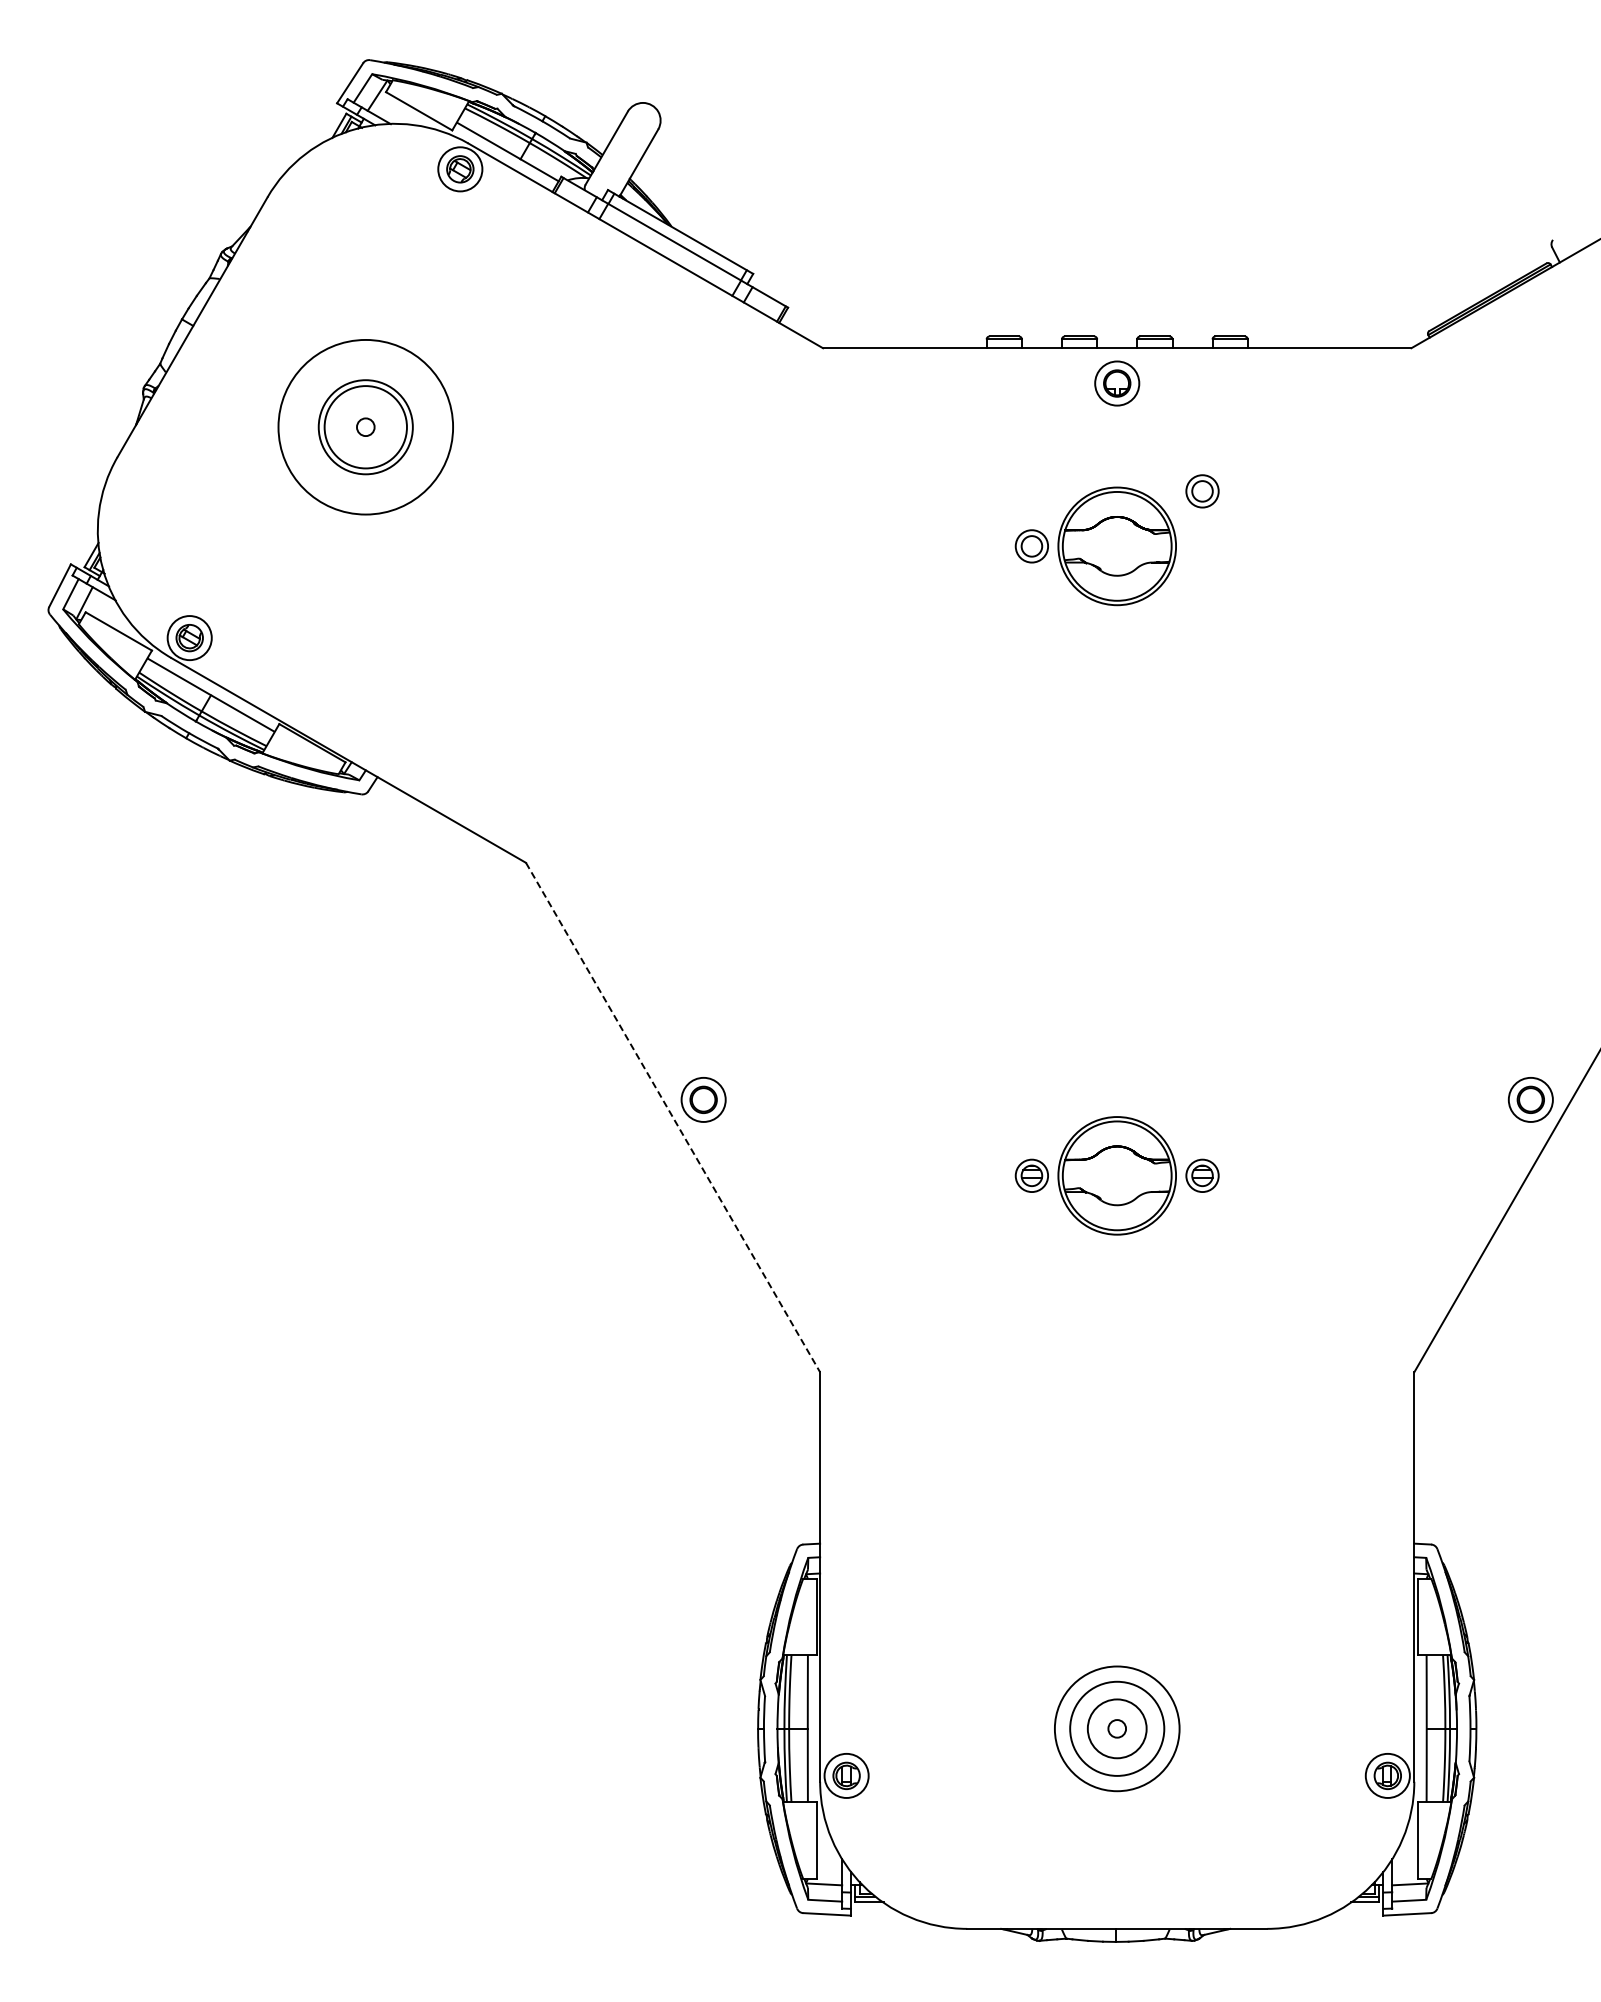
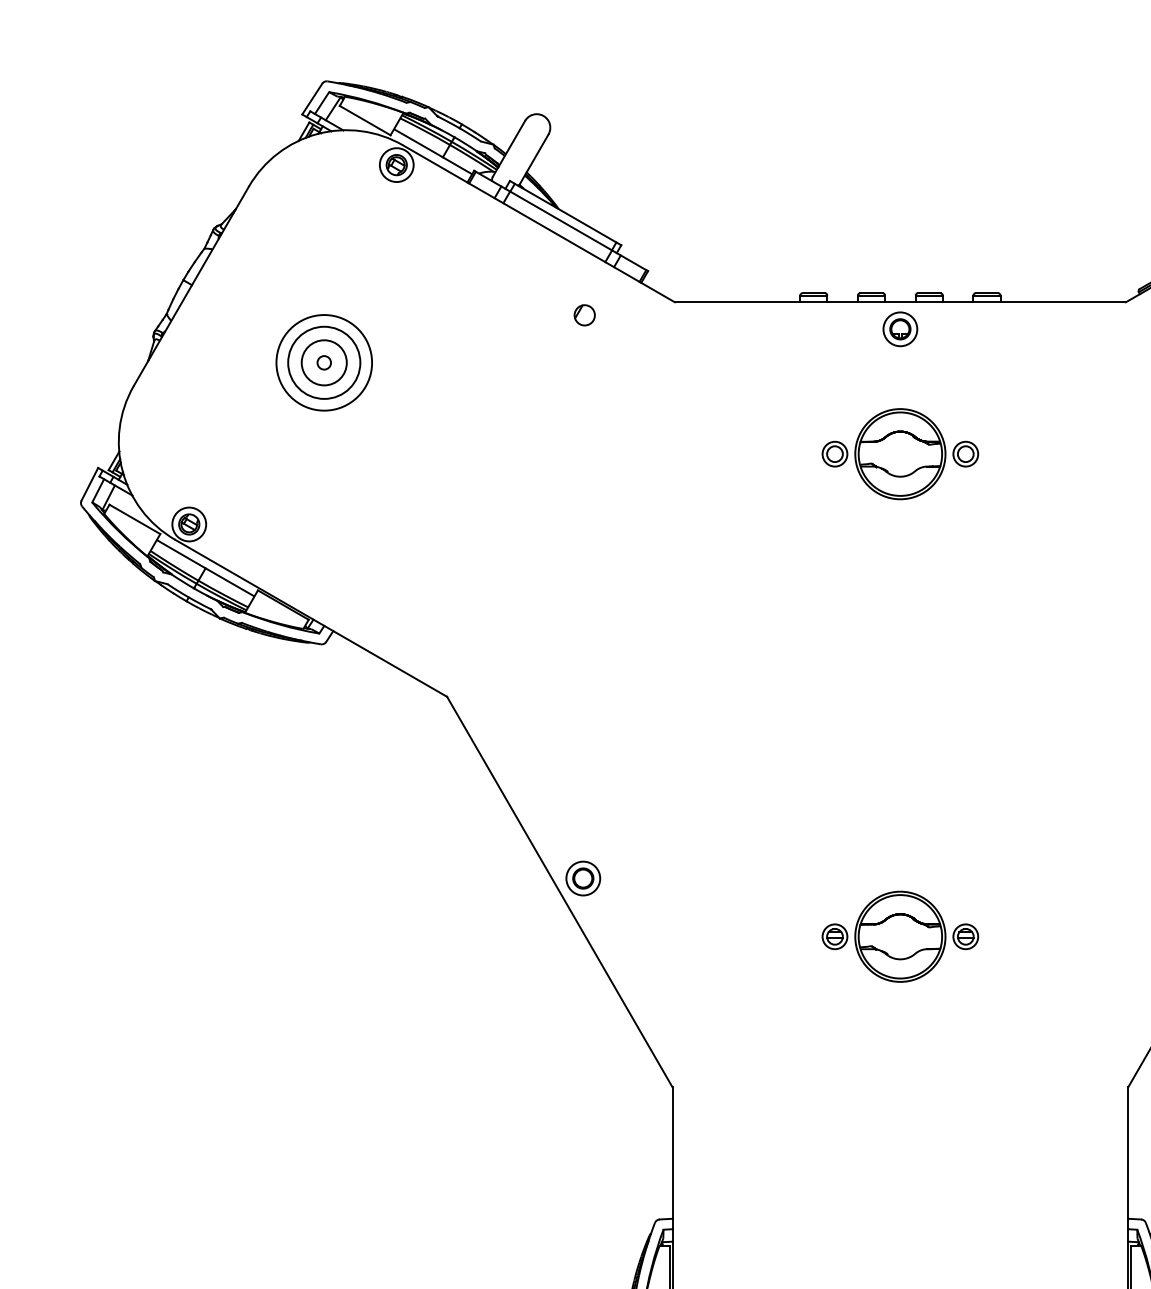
part: (705, 365) -> (584, 315), added
circle: (365, 426) -> (324, 362), size x0.71
circle: (365, 426) -> (324, 362), size x0.71
part: (1202, 491) -> (965, 454), moved
line: (673, 1118) -> (560, 892), dashed -> solid

